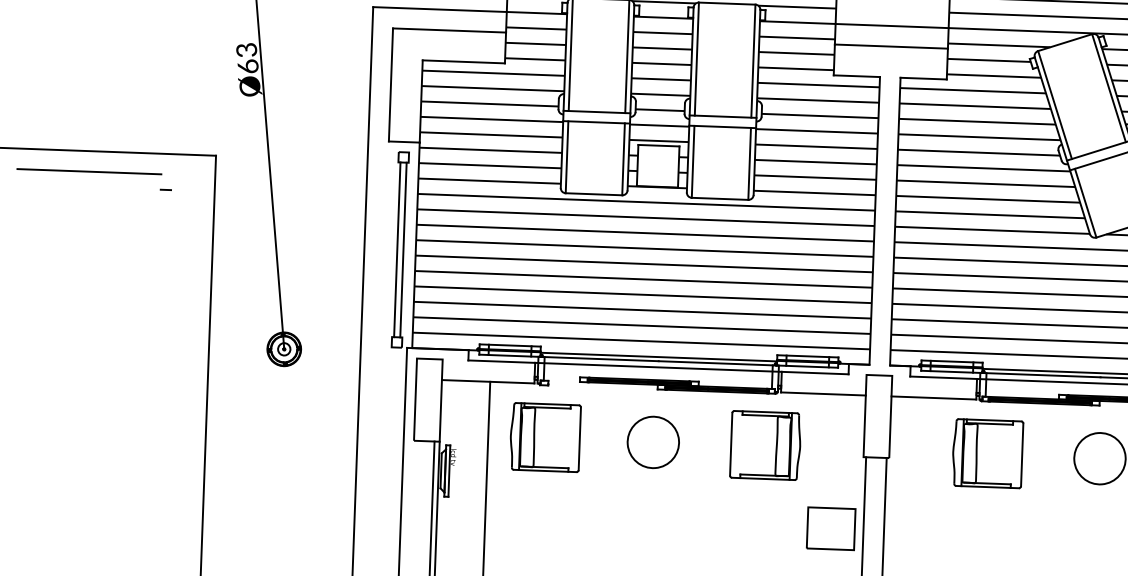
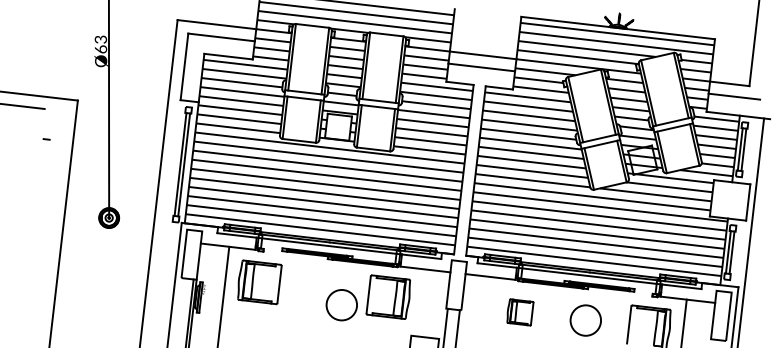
line: (165, 190) -> (46, 139), moved
circle: (652, 442) -> (341, 305), moved
part: (988, 453) -> (520, 312), size x0.6

